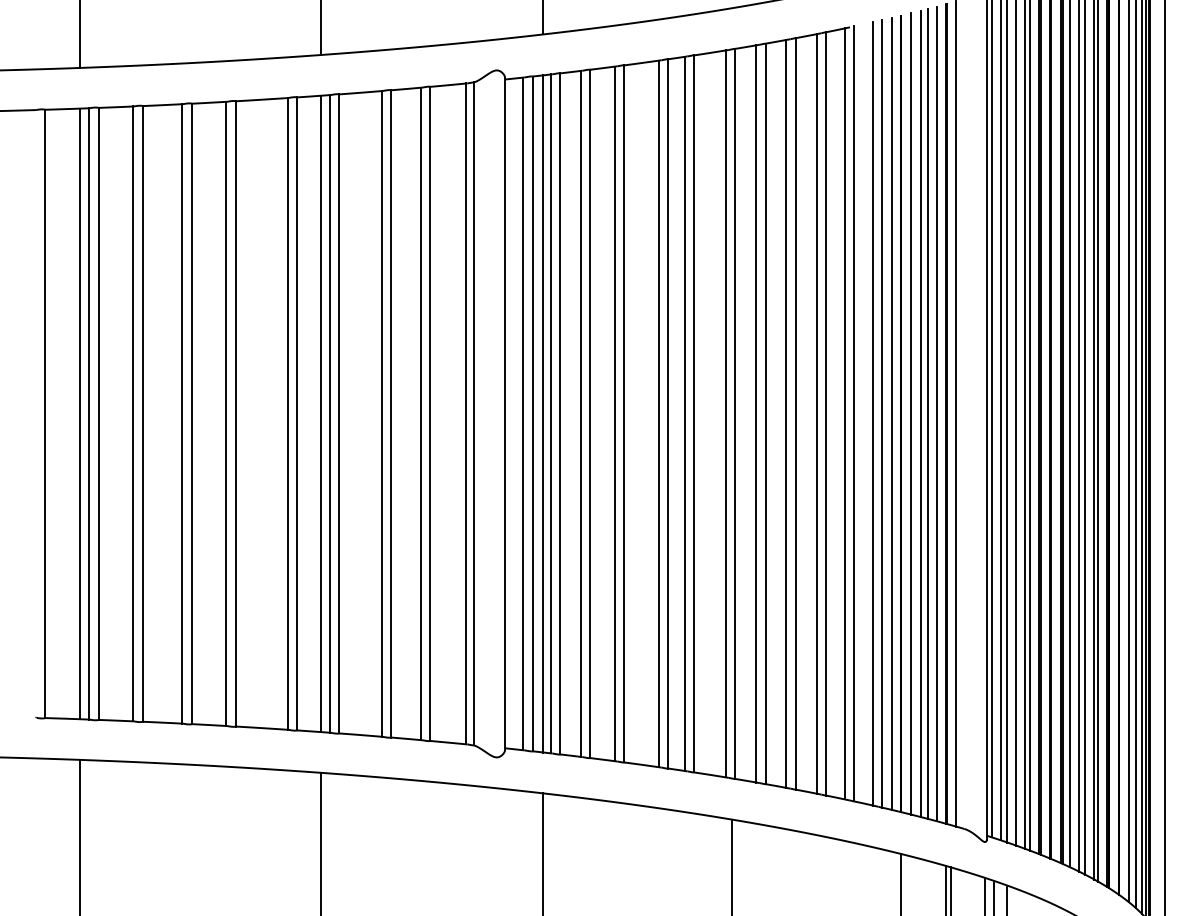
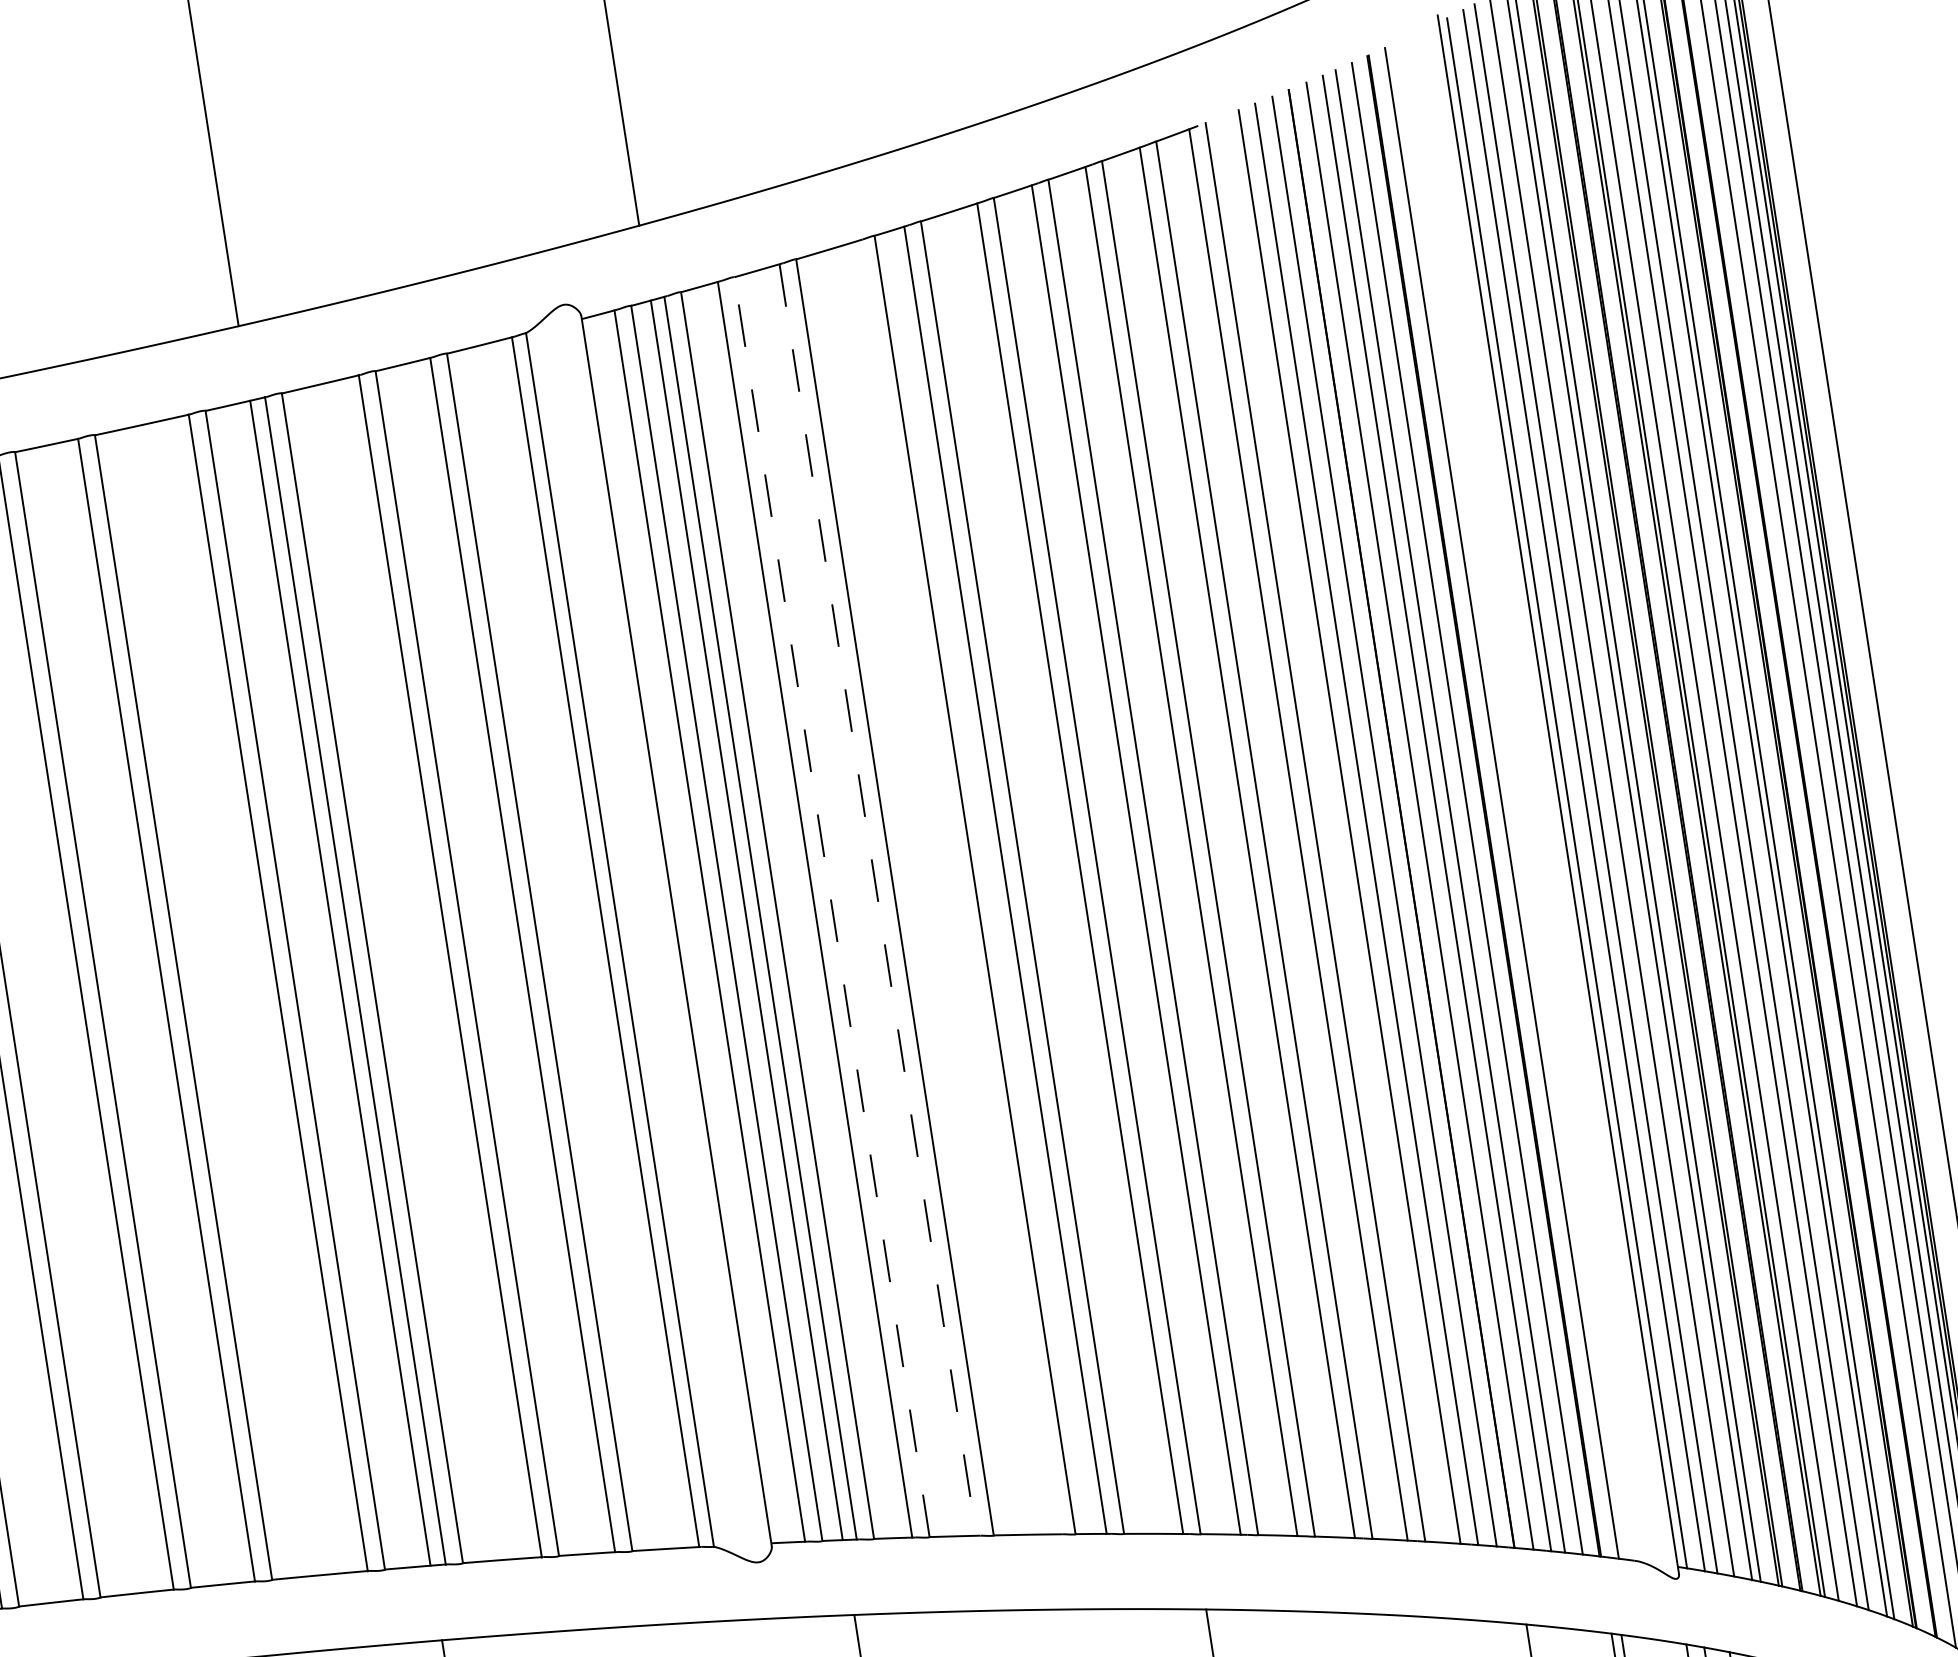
line: (590, 413) -> (832, 906), solid -> dashed
line: (658, 413) -> (957, 886), removed
line: (615, 414) -> (878, 900), solid -> dashed

